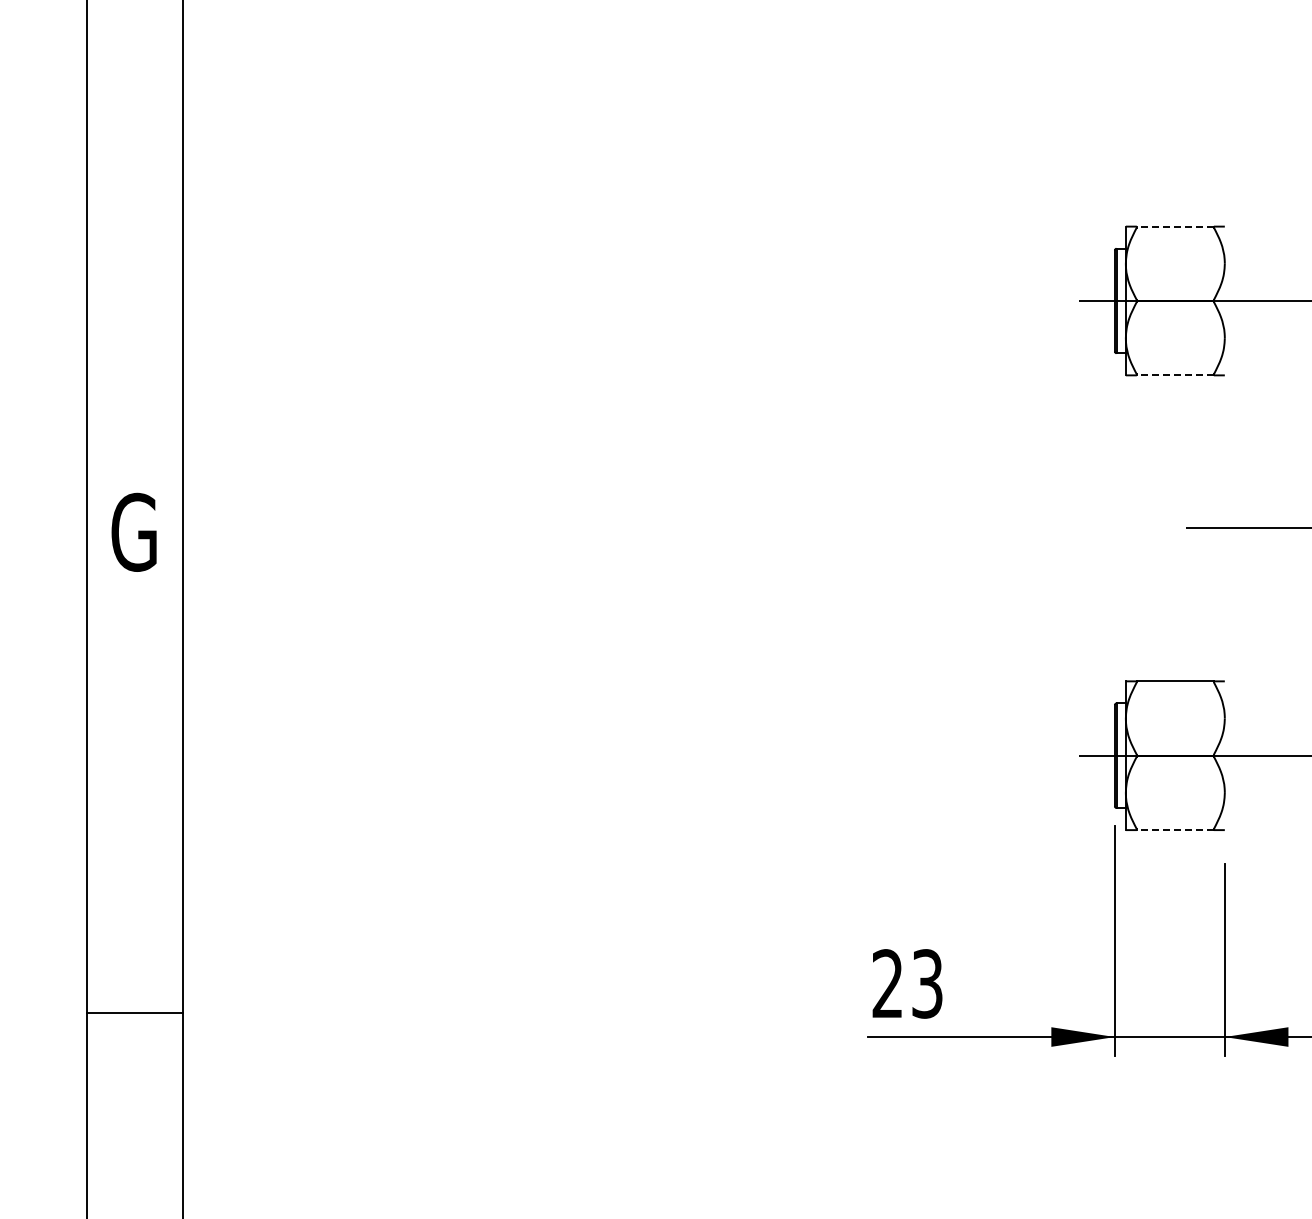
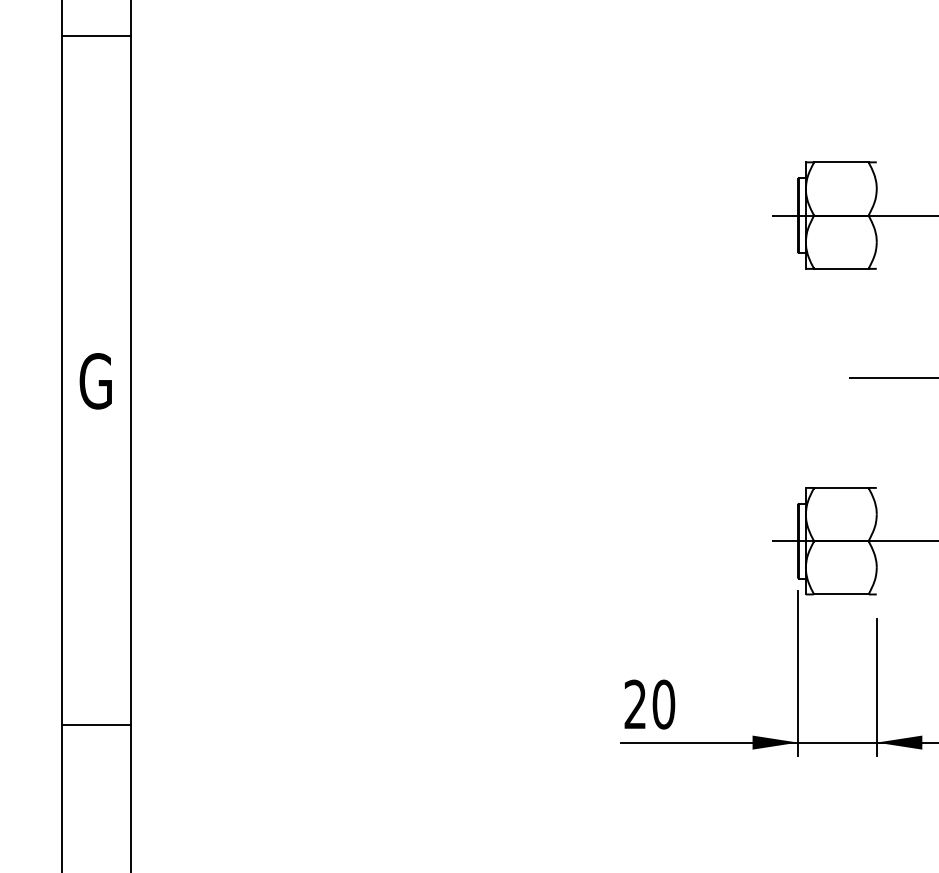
line: (135, 50) -> (96, 36), added
line: (1174, 226) -> (840, 162), dashed -> solid
line: (1174, 375) -> (840, 268), dashed -> solid
line: (1174, 830) -> (840, 594), dashed -> solid
text: (927, 983) -> (663, 704), 23 -> 20

